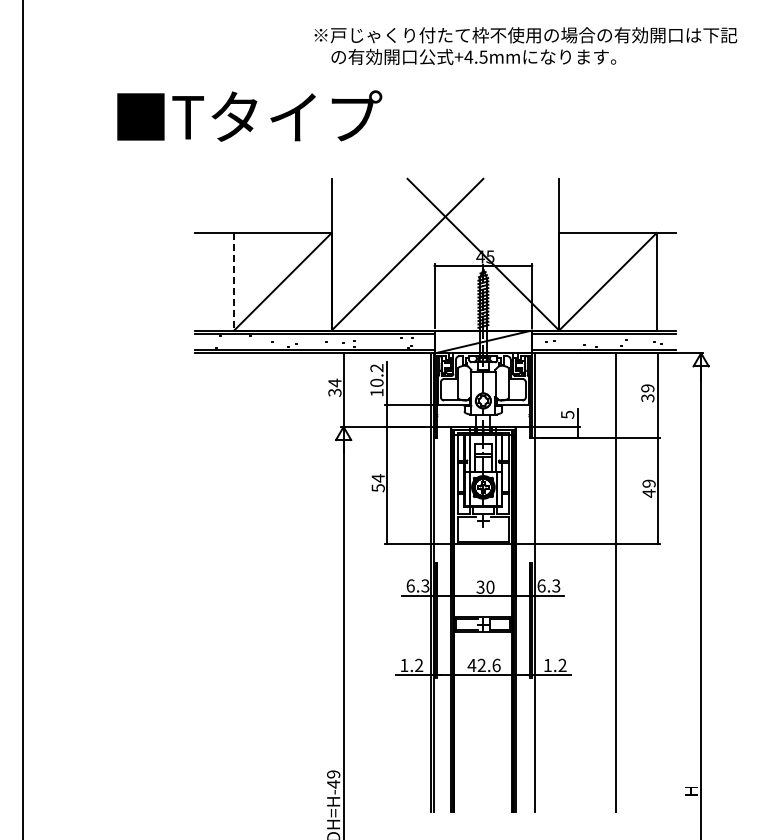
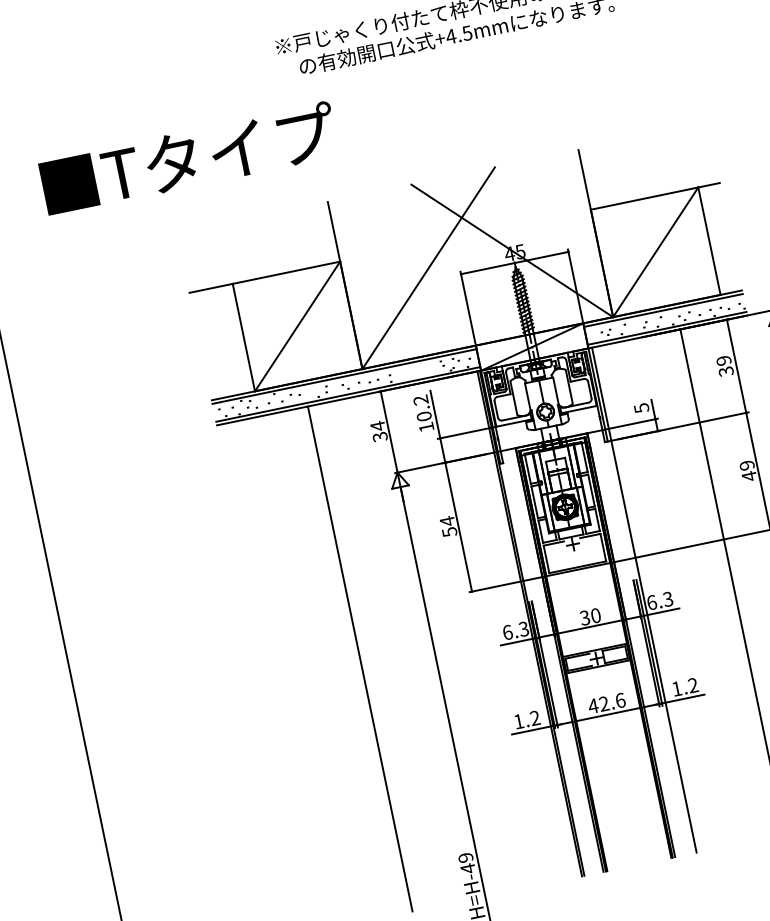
text: (249, 115) -> (188, 158), moved
line: (234, 281) -> (244, 337), dashed -> solid
line: (277, 582) -> (360, 659), added

